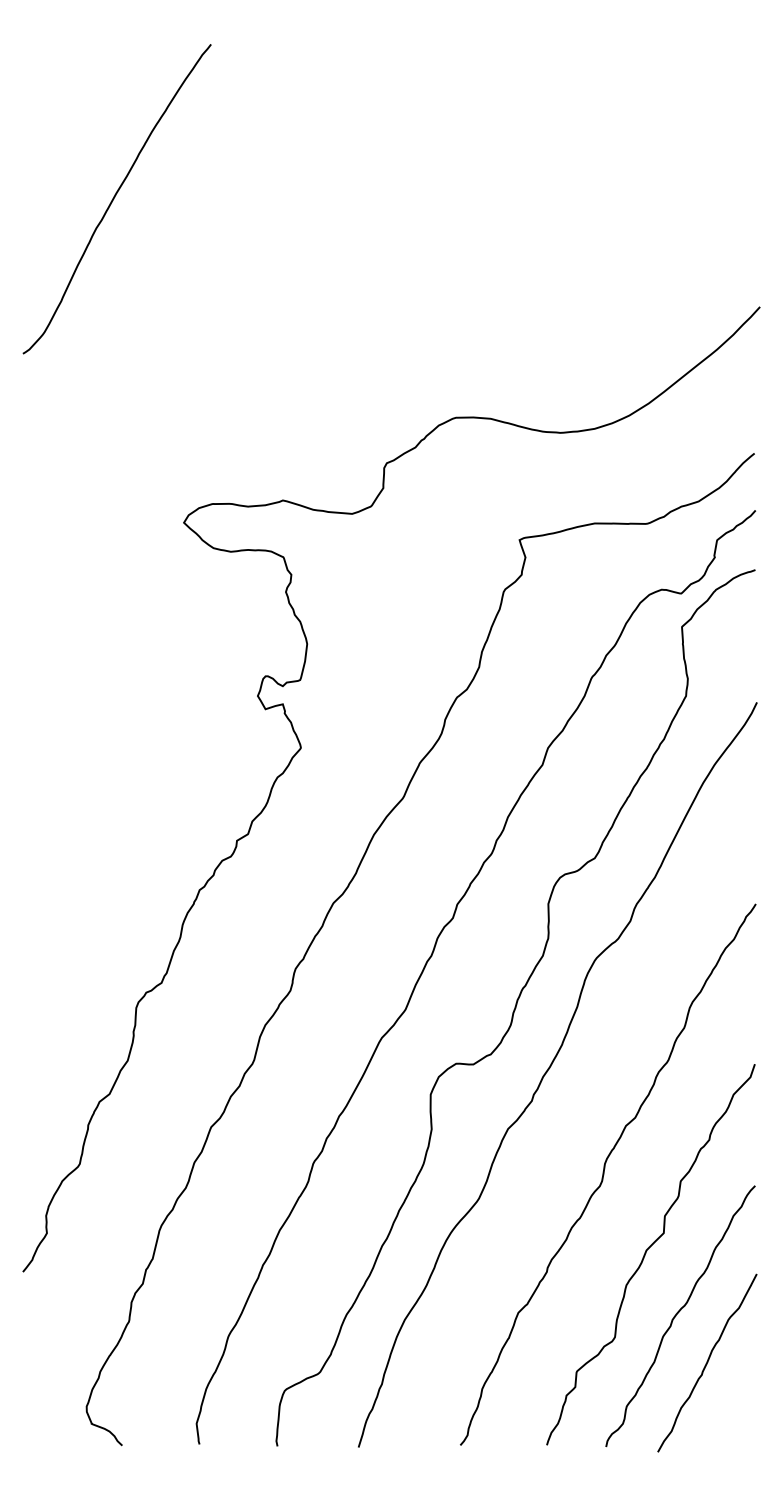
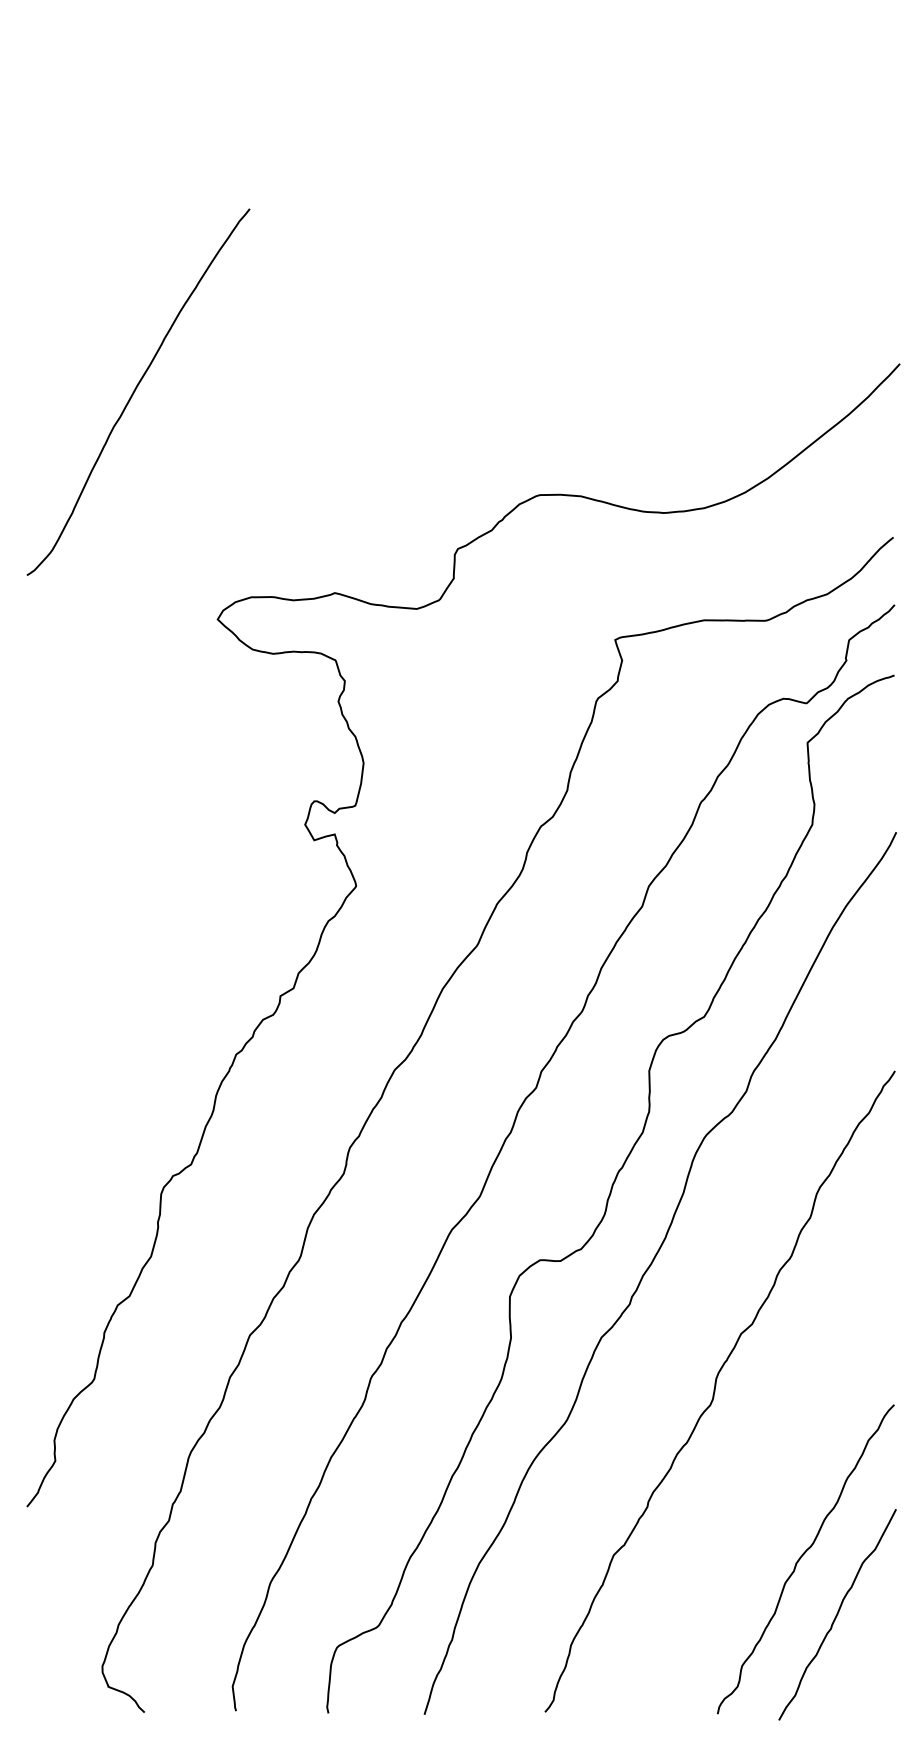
curve: (115, 196) -> (136, 389), moved
curve: (646, 1253) -> (765, 1484), removed

